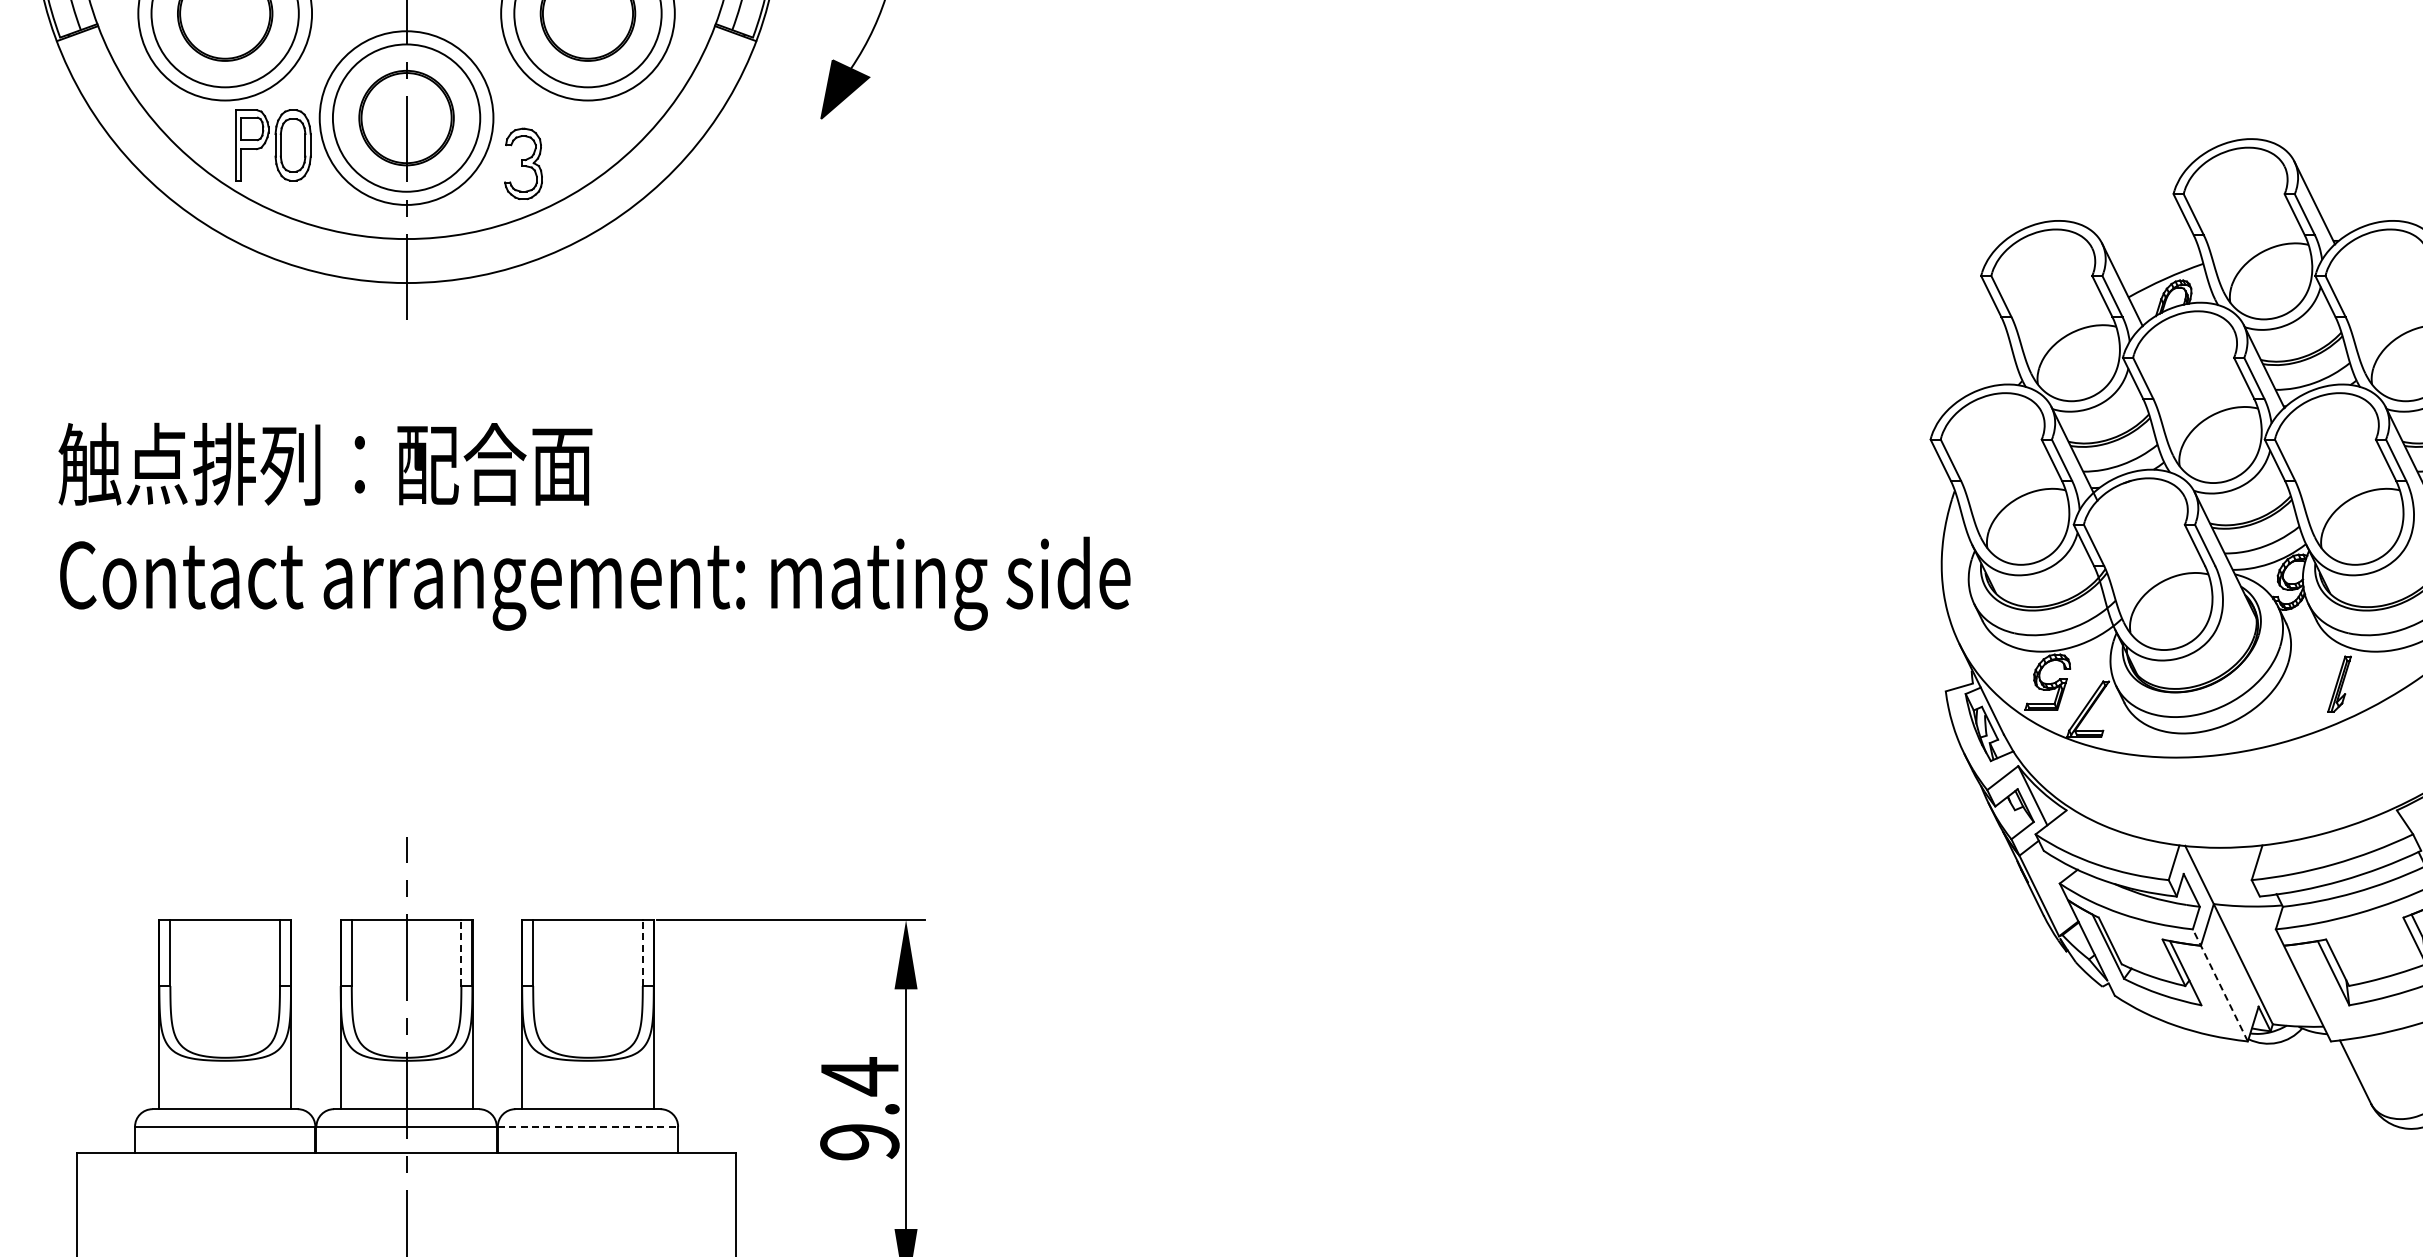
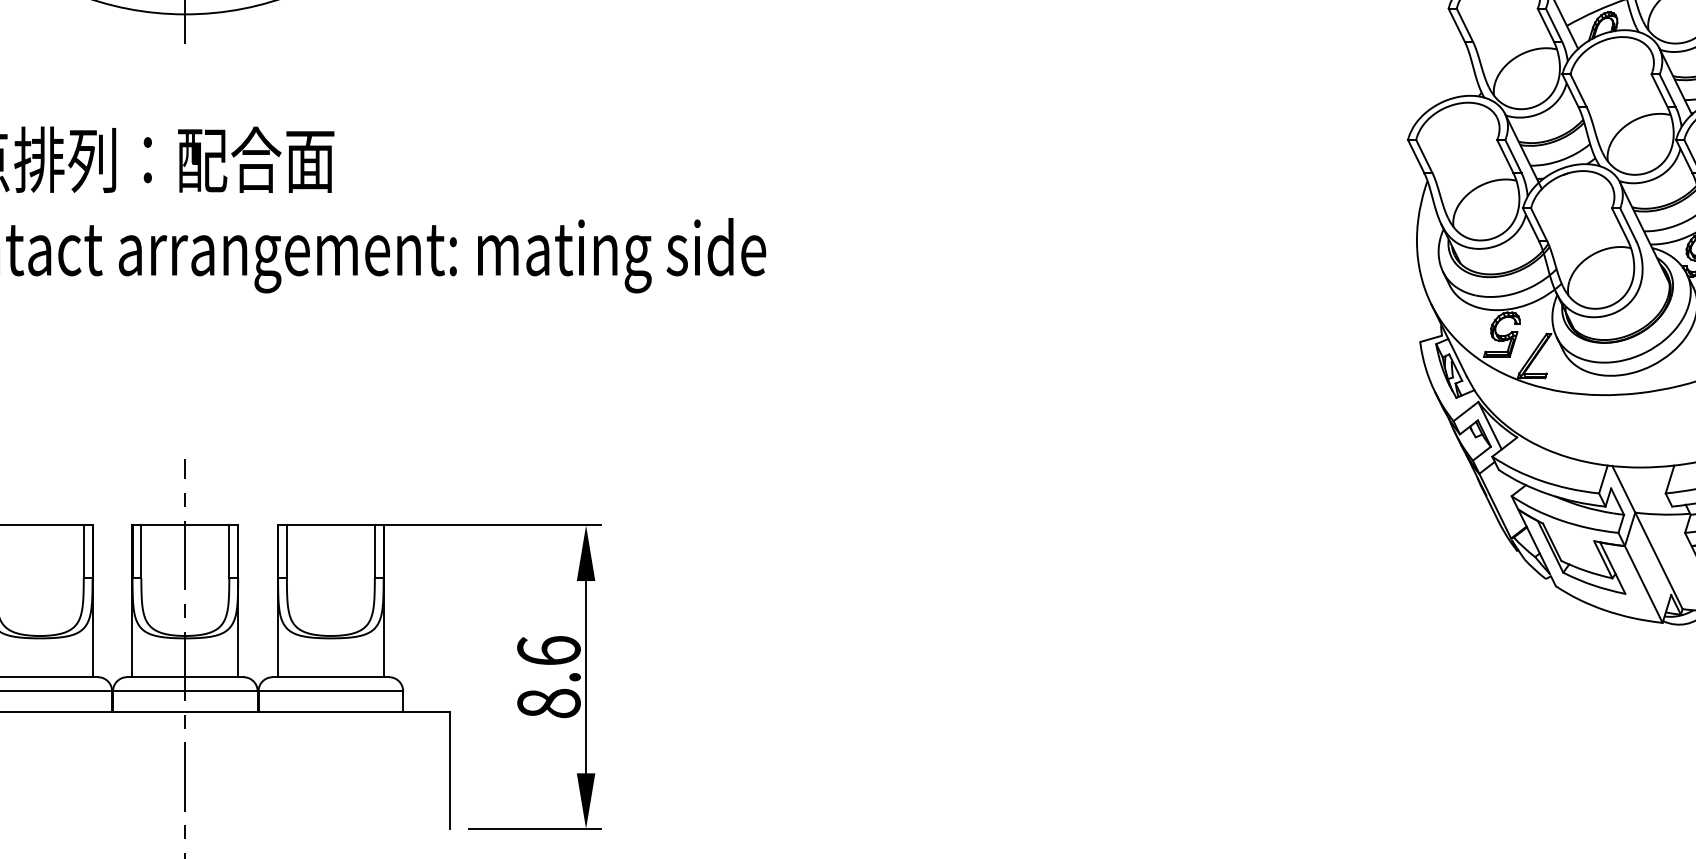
line: (461, 953) -> (229, 552), dashed -> solid
line: (642, 953) -> (374, 552), dashed -> solid
line: (2220, 984) -> (1640, 577), dashed -> solid
text: (859, 1108) -> (548, 676), 9.4 -> 8.6
line: (588, 1126) -> (331, 691), dashed -> solid

